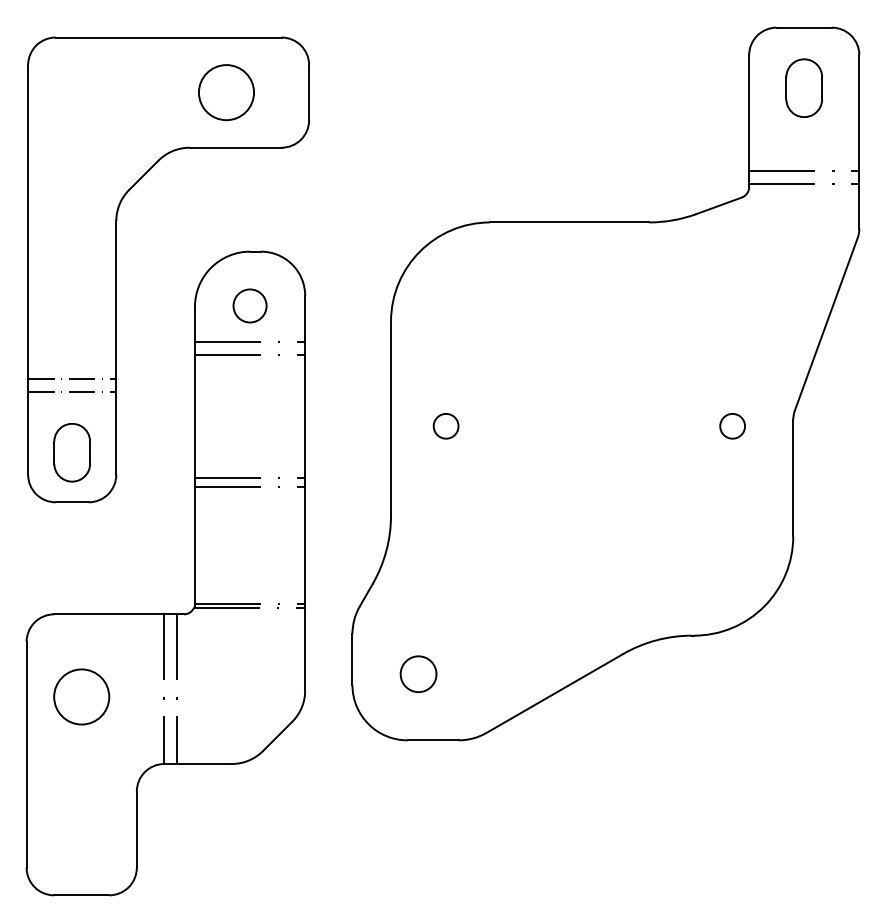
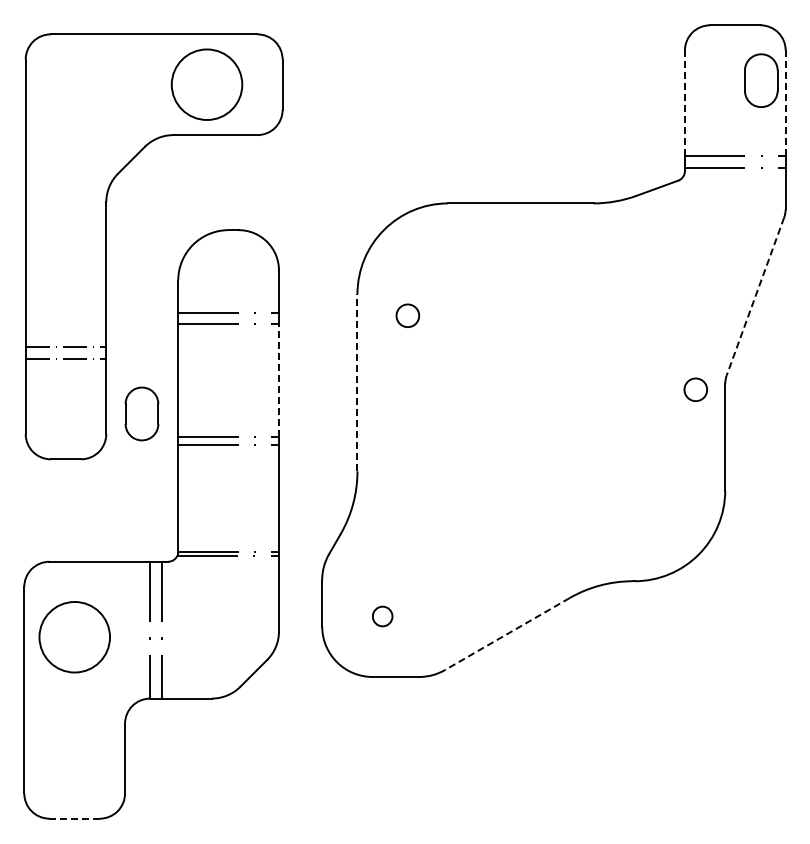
part: (804, 88) -> (761, 80), moved
circle: (225, 92) -> (206, 84), size x1.4
line: (748, 113) -> (684, 103), solid -> dashed
line: (859, 113) -> (785, 103), solid -> dashed
circle: (249, 305) -> (228, 279), removed
line: (826, 324) -> (755, 296), solid -> dashed
line: (304, 416) -> (278, 380), solid -> dashed
line: (391, 418) -> (357, 382), solid -> dashed
circle: (445, 425) -> (407, 315), moved
circle: (732, 425) -> (695, 389), moved
part: (71, 452) -> (141, 413), moved
circle: (418, 674) -> (382, 616), size x0.6
line: (554, 693) -> (506, 634), solid -> dashed
circle: (81, 697) -> (74, 637), size x1.4
line: (81, 895) -> (74, 818), solid -> dashed

